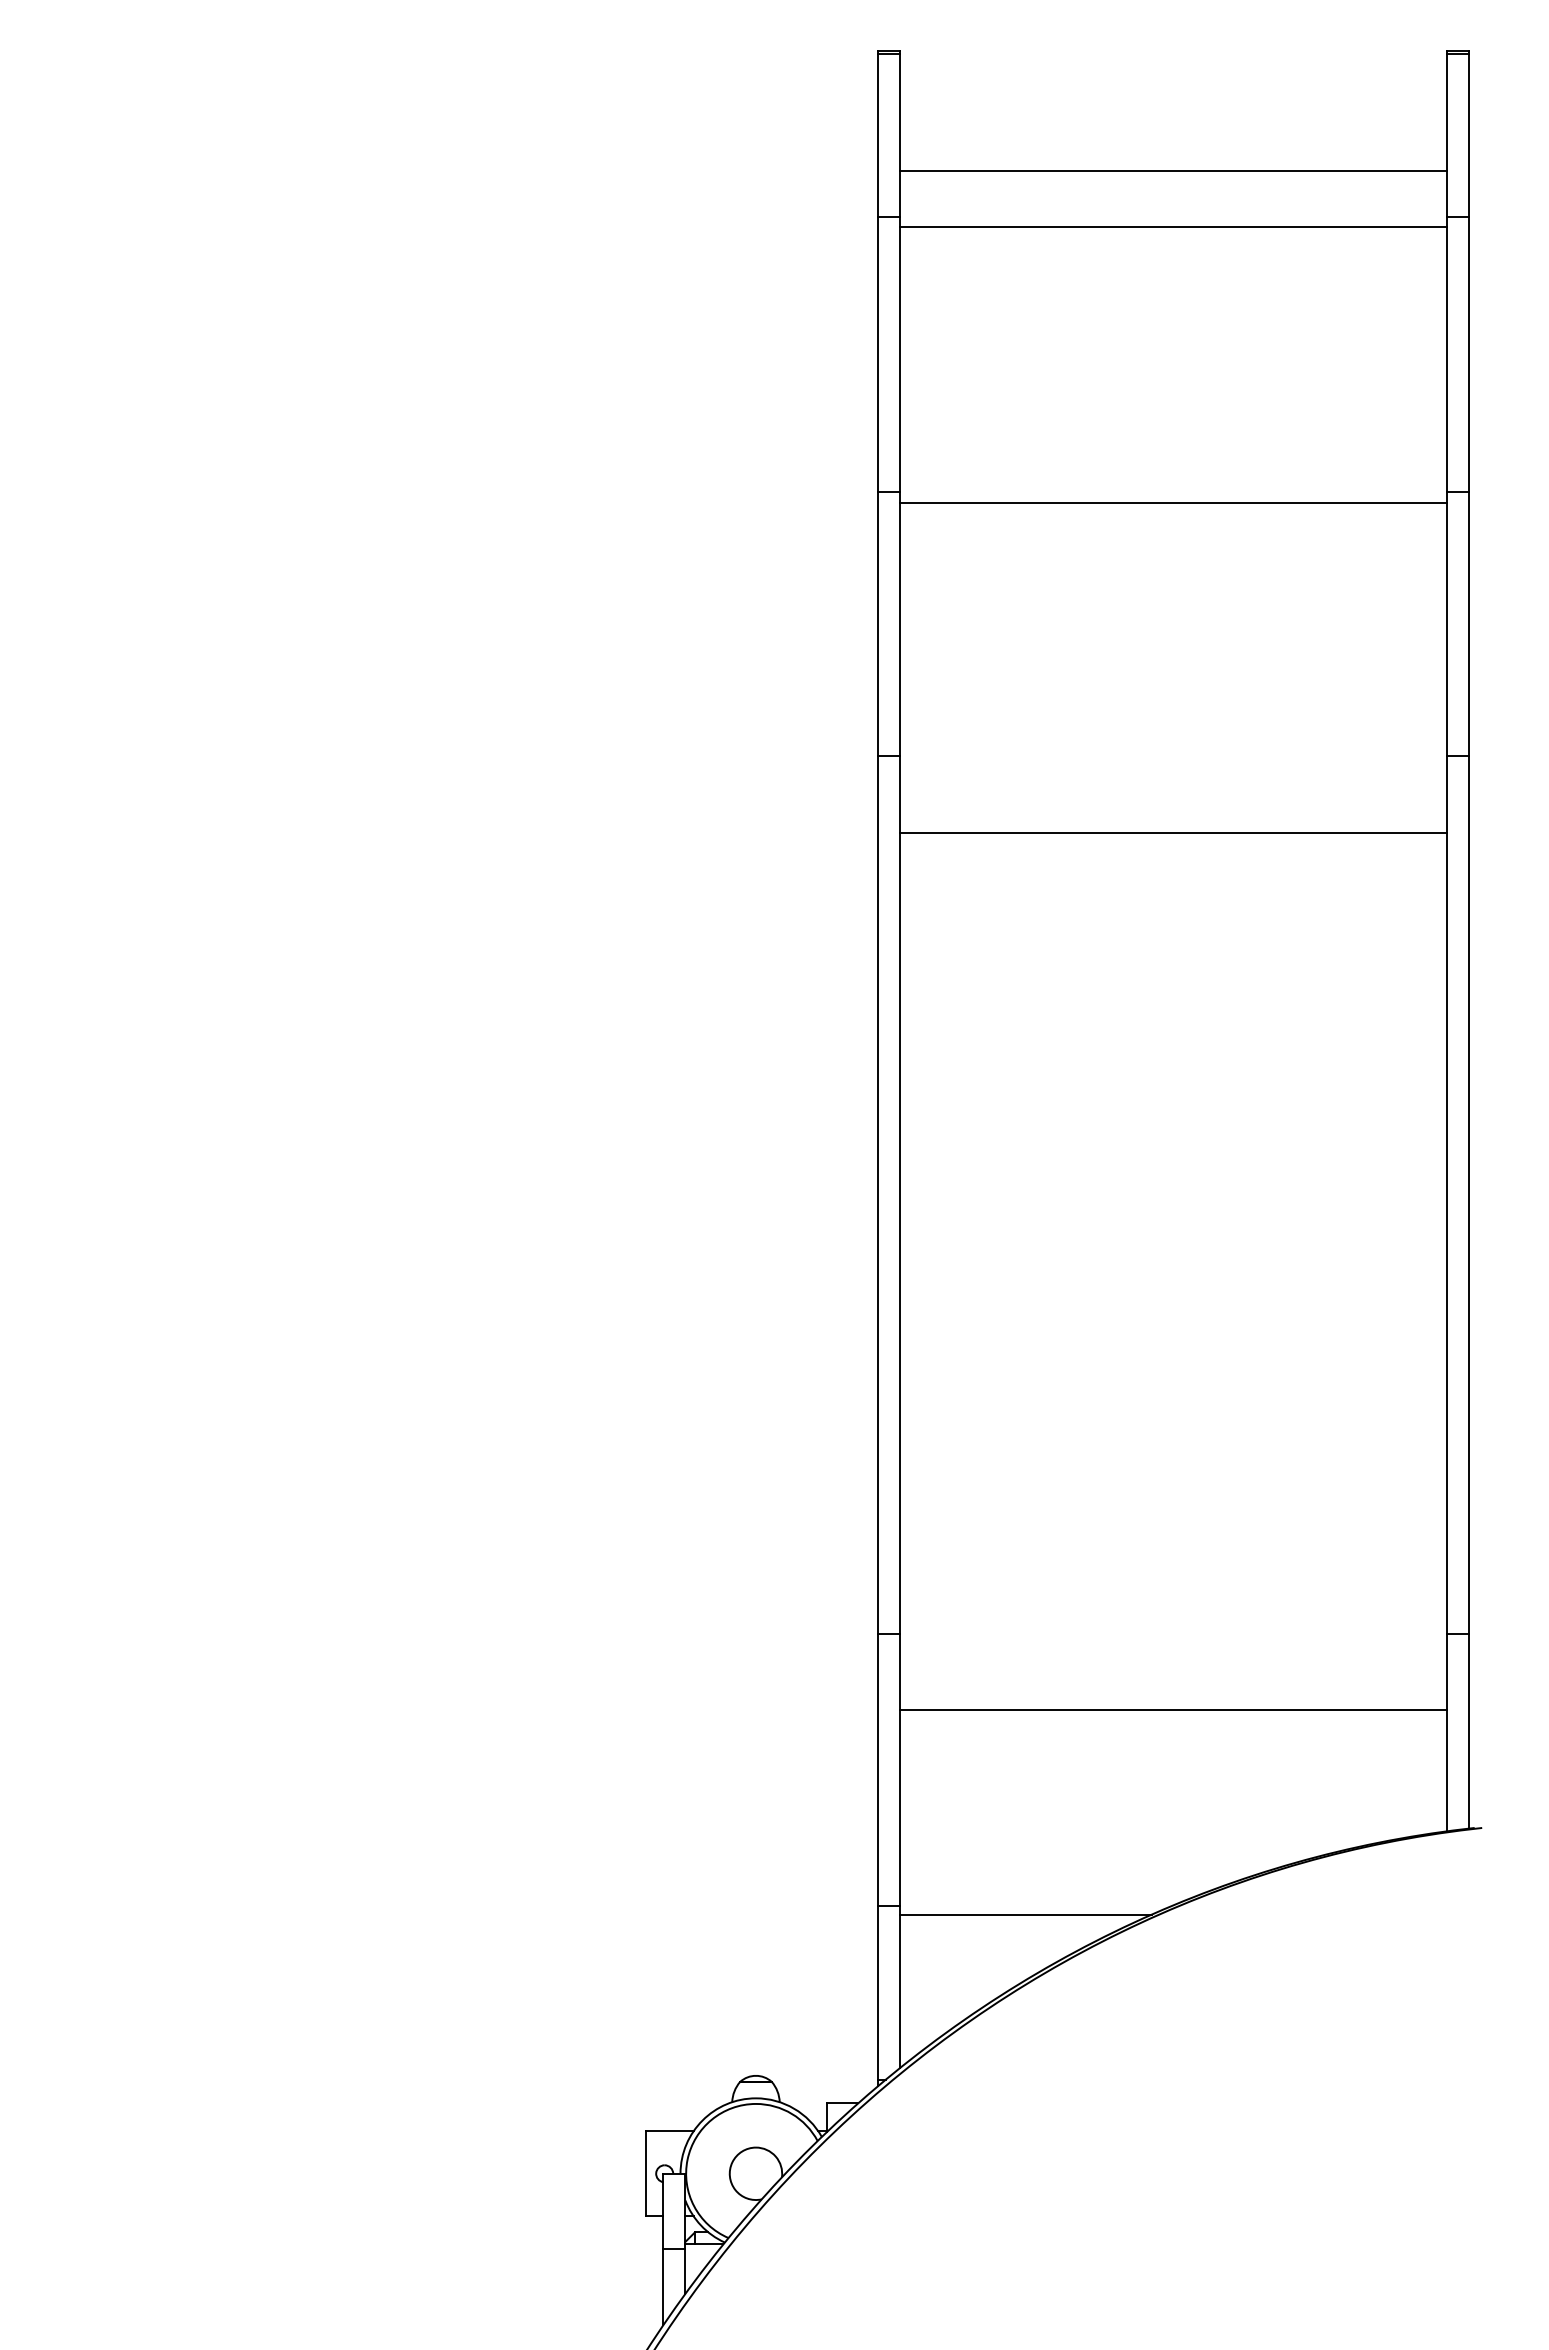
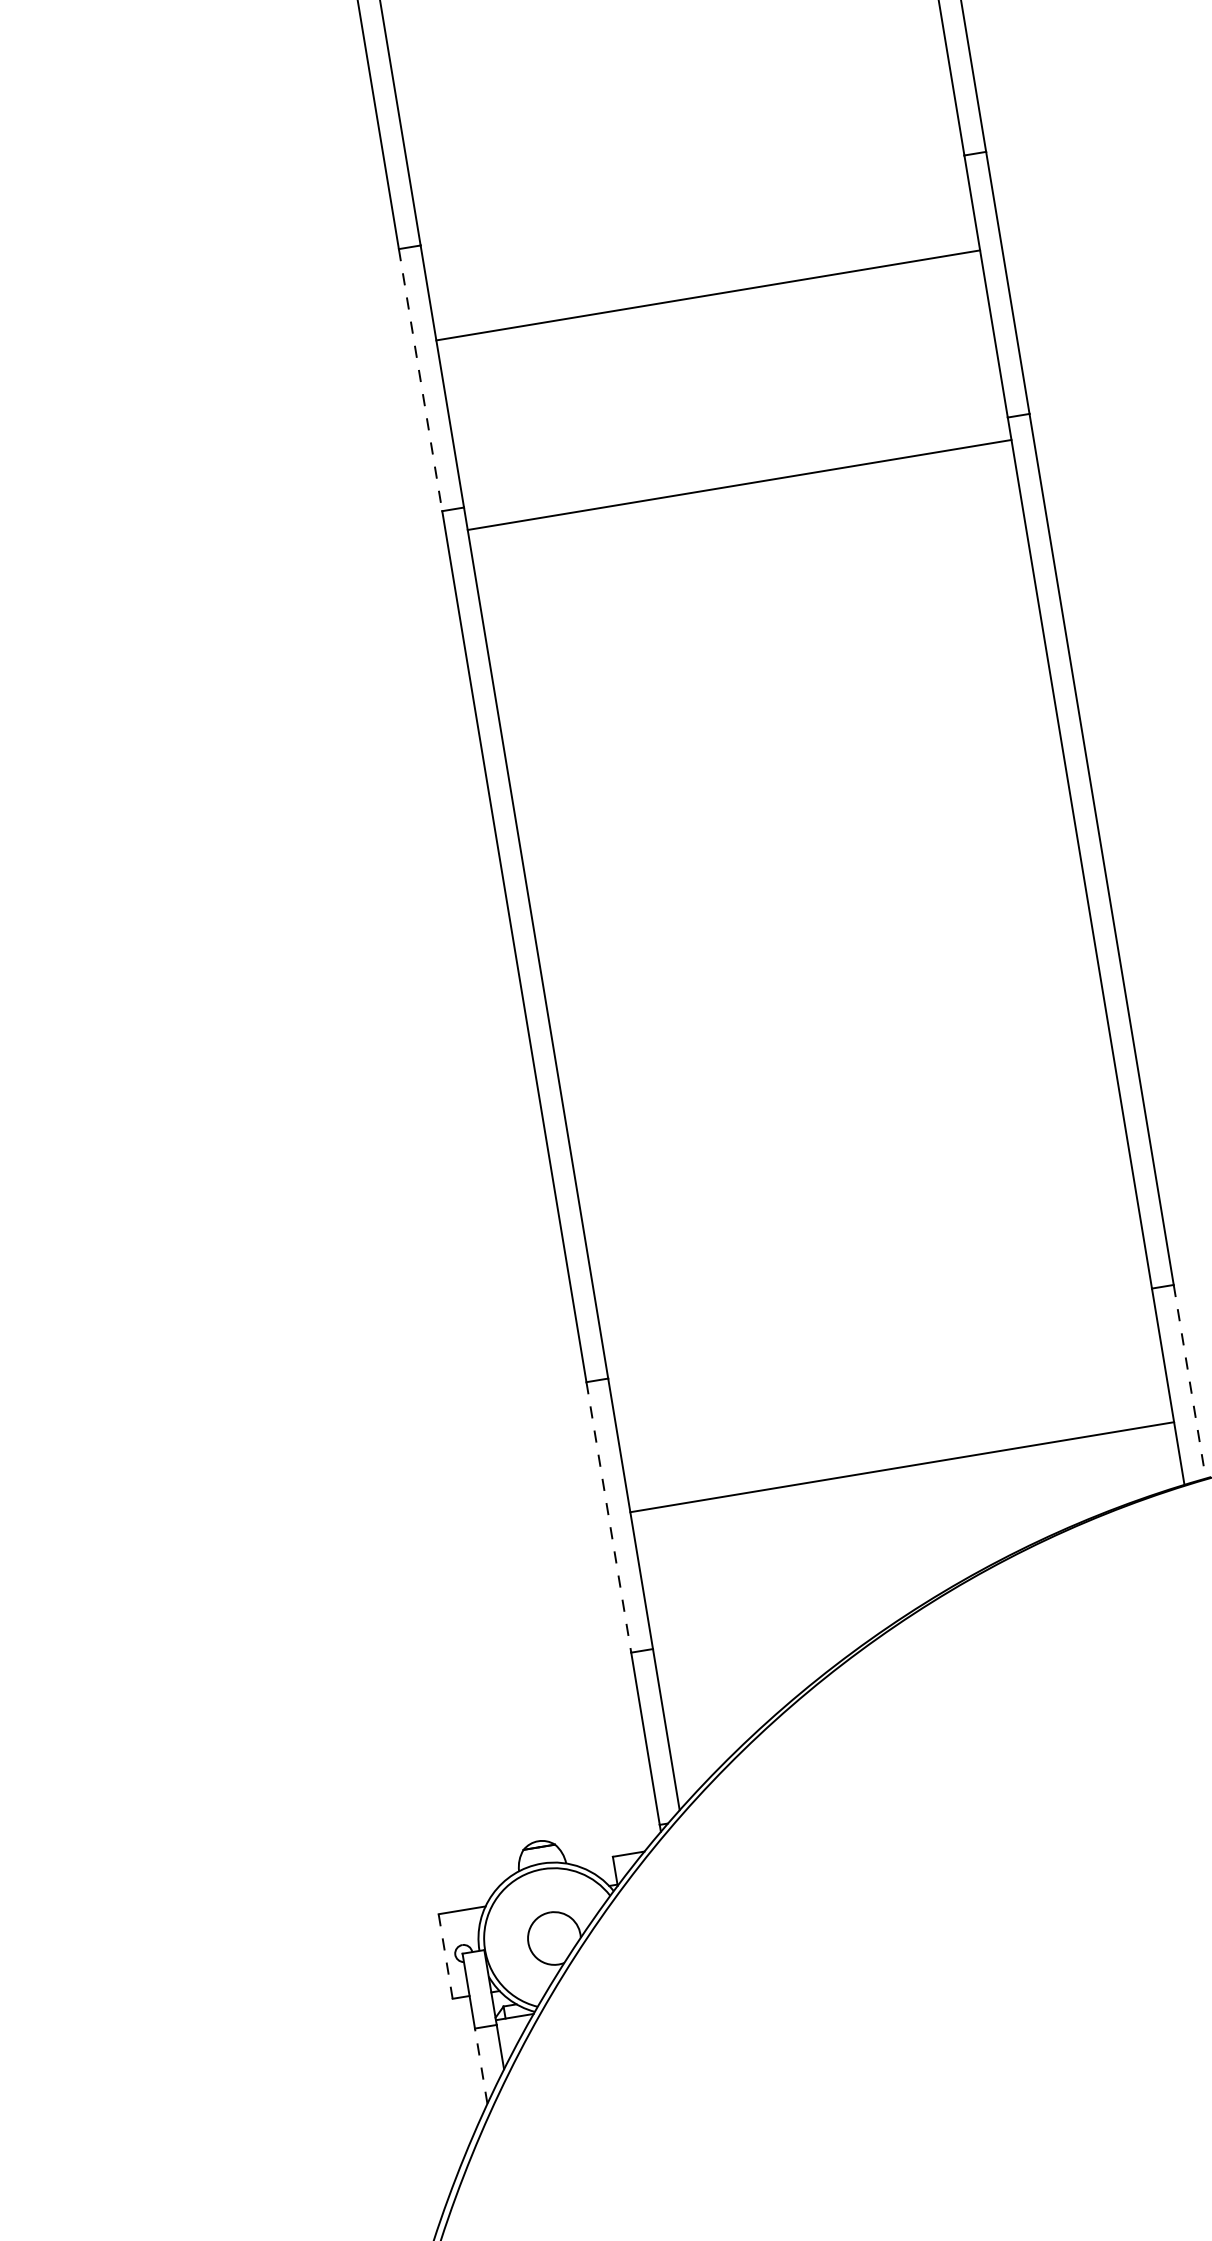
line: (1173, 502) -> (708, 295), moved
line: (877, 624) -> (420, 380), solid -> dashed
line: (1173, 832) -> (739, 484), moved
line: (1173, 1710) -> (902, 1467), moved
line: (1469, 1731) -> (1190, 1382), solid -> dashed
line: (877, 1770) -> (608, 1518), solid -> dashed
line: (1025, 1914) -> (779, 1636), removed
line: (646, 2173) -> (445, 1956), solid -> dashed
line: (663, 2287) -> (481, 2066), solid -> dashed

